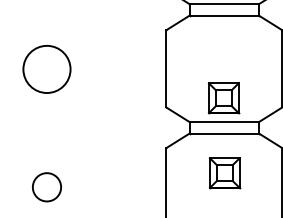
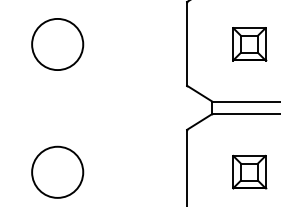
part: (223, 98) -> (249, 44), moved
part: (224, 173) -> (249, 172), moved
circle: (46, 186) -> (57, 171), size x1.67

